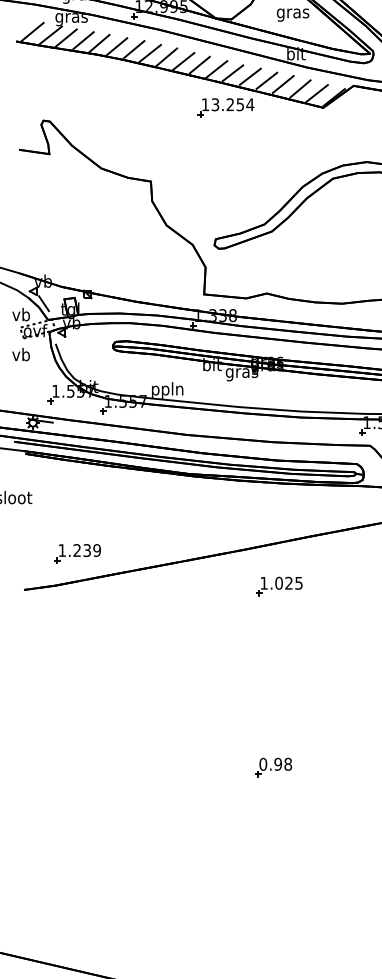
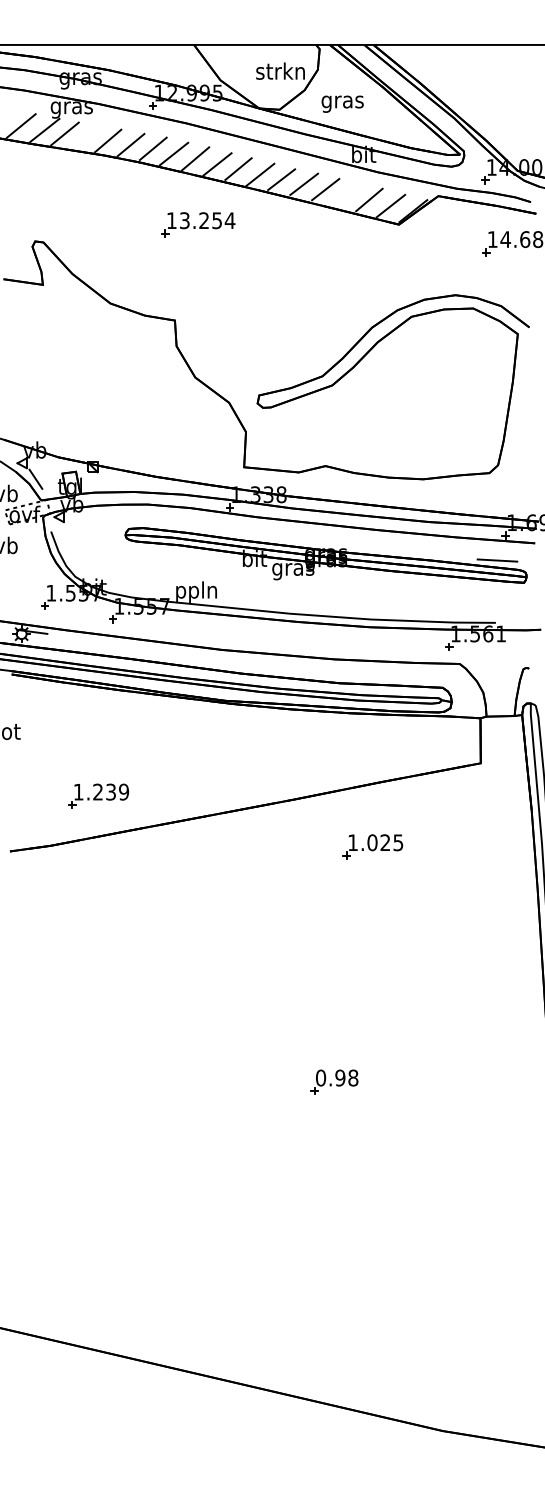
text: (292, 14) -> (342, 103), moved
line: (83, 40) -> (87, 137), removed
line: (282, 84) -> (346, 194), removed
part: (226, 107) -> (198, 224), moved
part: (77, 553) -> (98, 795), moved
part: (279, 586) -> (372, 846), moved

